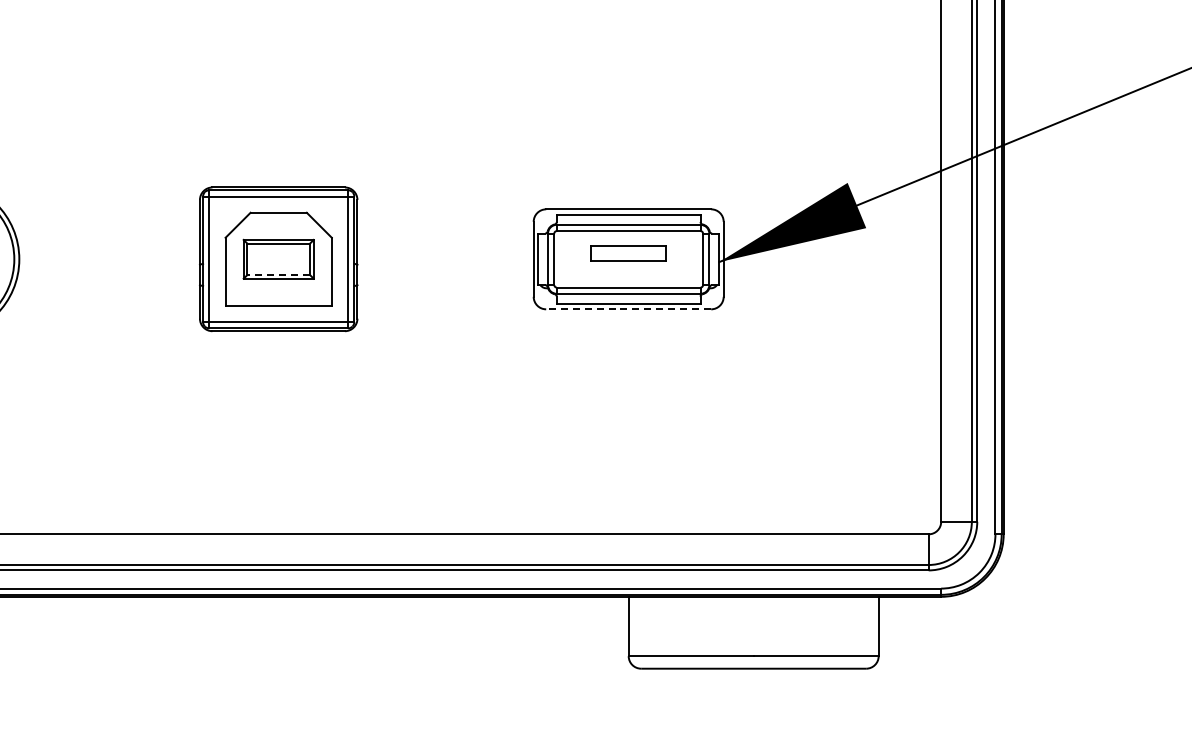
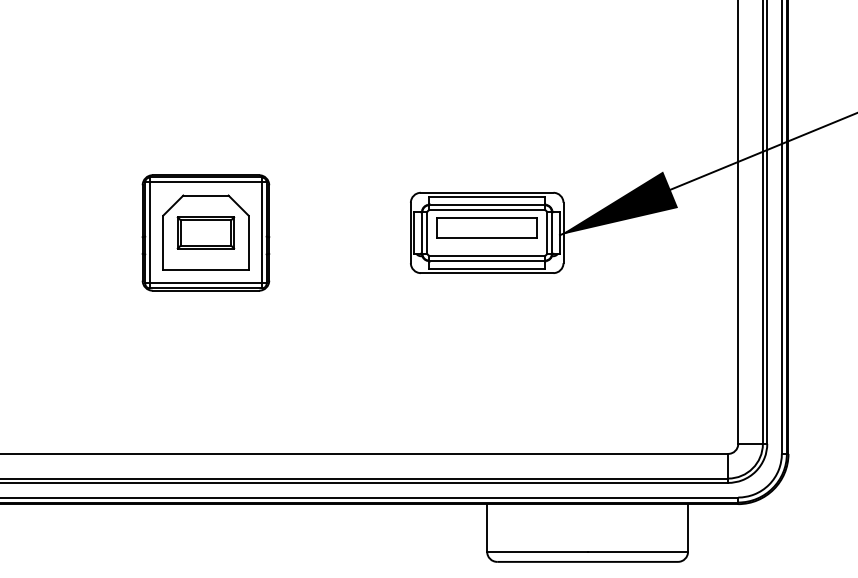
part: (628, 253) -> (487, 228), size x1.67
line: (278, 274) -> (205, 245), dashed -> solid
line: (628, 309) -> (487, 273), dashed -> solid

